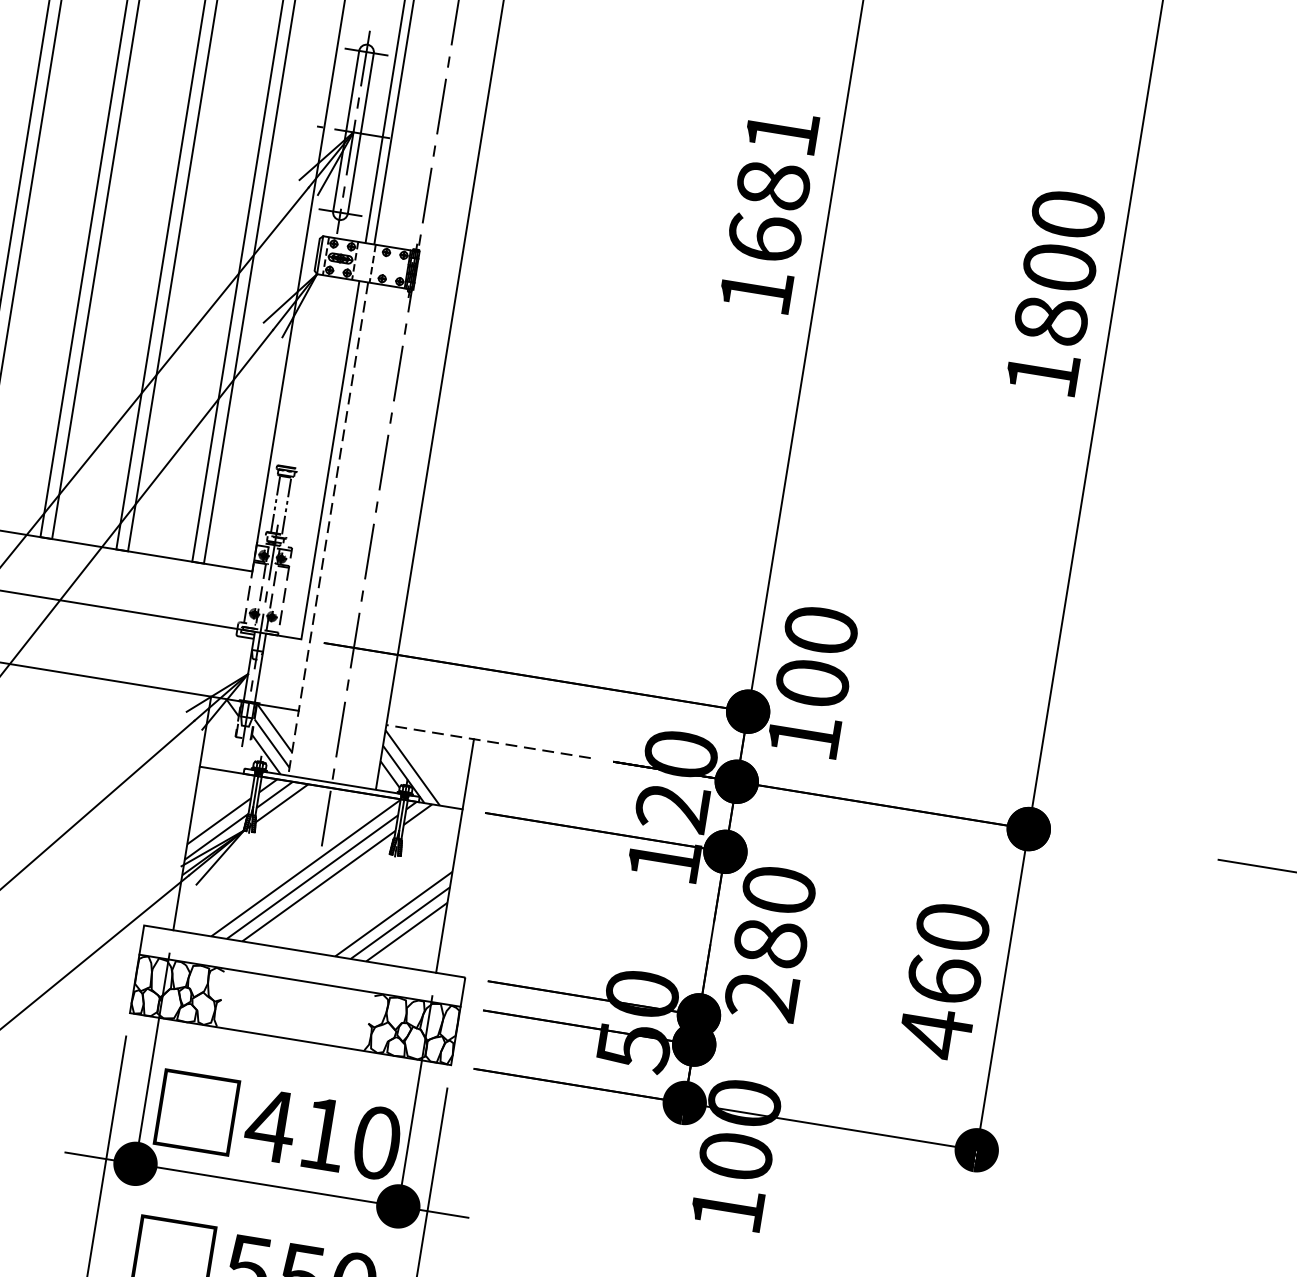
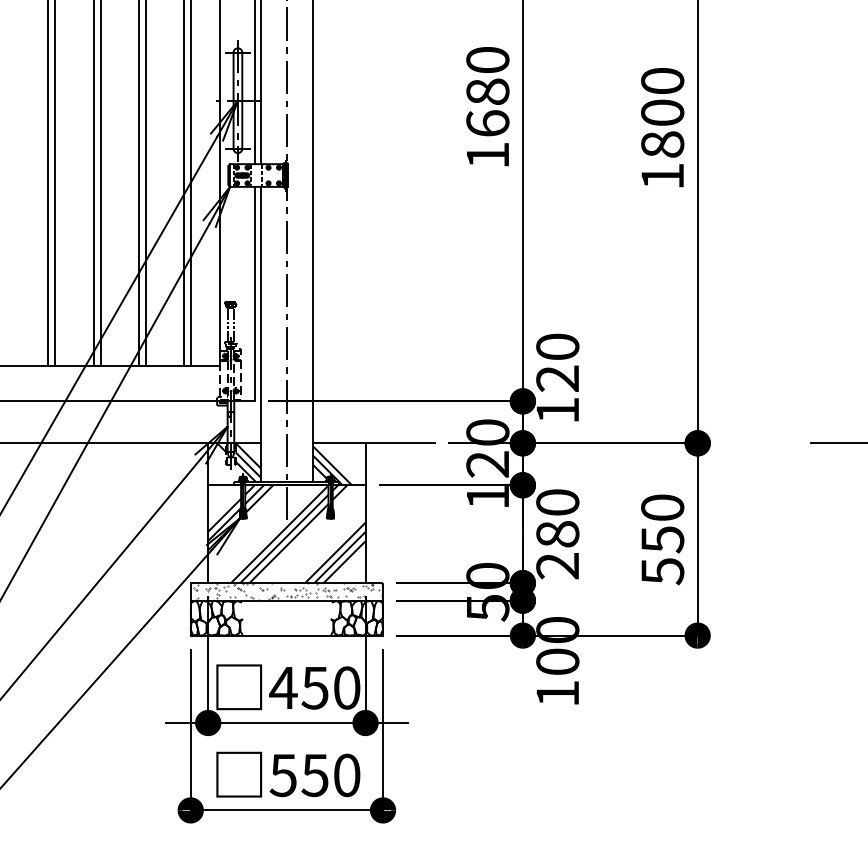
text: (781, 131) -> (487, 59), 1681 -> 1680
line: (327, 528) -> (260, 334), dashed -> solid
text: (812, 682) -> (557, 378), 100 -> 120
line: (487, 741) -> (373, 443), dashed -> solid
hatch: (305, 965) -> (288, 591), added
text: (939, 1006) -> (662, 555), 460 -> 550
text: (322, 1134) -> (314, 688), 410 -> 450

